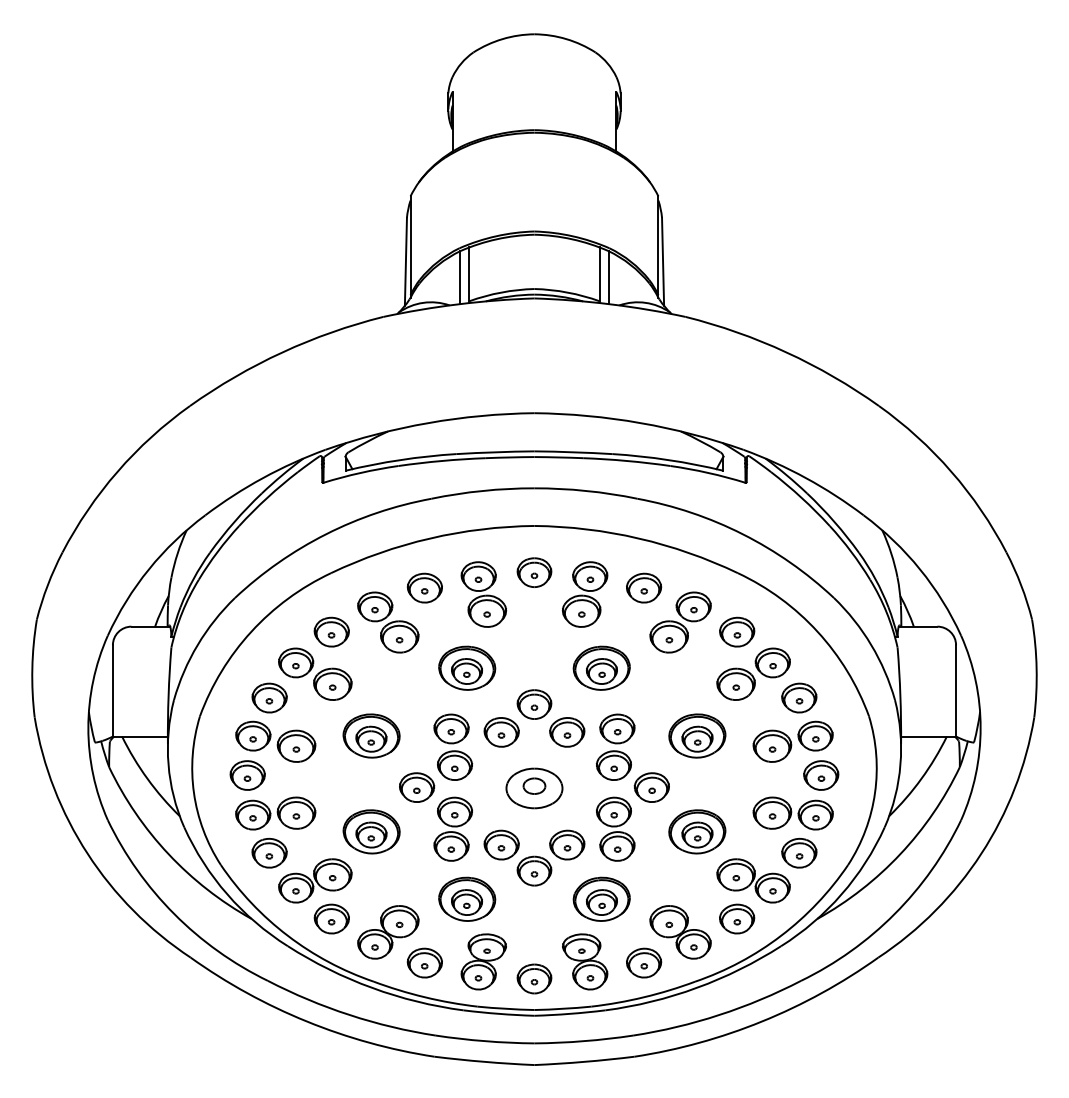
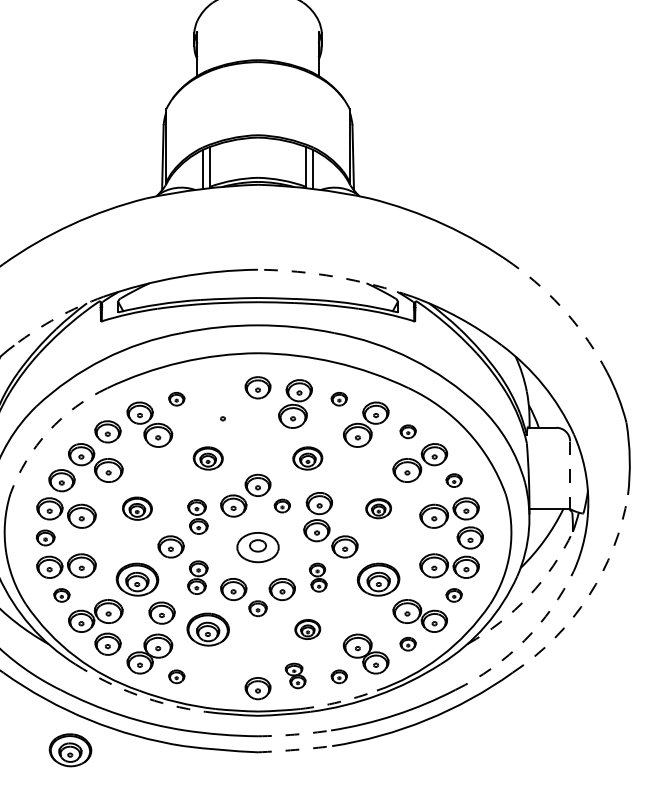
arc: (640, 423) -> (336, 277), solid -> dashed
arc: (951, 471) -> (566, 312), solid -> dashed
arc: (262, 478) -> (56, 318), solid -> dashed
part: (424, 587) -> (176, 398), size x0.6
part: (644, 587) -> (339, 398), size x0.6
part: (483, 594) -> (220, 403), removed
arc: (251, 631) -> (48, 431), solid -> dashed
part: (737, 631) -> (408, 431), size x0.6
part: (467, 667) -> (208, 458), size x0.7
part: (601, 667) -> (307, 458), size x0.7
line: (956, 690) -> (570, 475), solid -> dashed
part: (799, 697) -> (454, 480), size x0.6
part: (567, 732) -> (282, 506), size x0.6
part: (371, 735) -> (137, 508), size x0.7
part: (697, 735) -> (378, 508), size x0.6
part: (453, 746) -> (198, 516), size x0.7
part: (247, 775) -> (45, 537), size x0.7
part: (452, 828) -> (197, 577), size x0.7
part: (615, 828) -> (318, 577), size x0.6
part: (269, 852) -> (61, 594), size x0.6
part: (799, 852) -> (454, 594), size x0.6
arc: (981, 853) -> (588, 595), solid -> dashed
arc: (900, 854) -> (529, 596), solid -> dashed
part: (534, 870) -> (258, 608), size x0.7
part: (404, 876) -> (161, 612), added
part: (601, 898) -> (307, 629), size x0.6
arc: (894, 914) -> (524, 640), solid -> dashed
part: (737, 918) -> (408, 643), size x0.6
part: (483, 961) -> (220, 675), removed
part: (585, 961) -> (295, 675), size x0.6
part: (424, 962) -> (176, 676), size x0.6
part: (644, 962) -> (339, 676), size x0.6
arc: (372, 987) -> (138, 694), solid -> dashed
arc: (644, 997) -> (339, 702), solid -> dashed
arc: (583, 1041) -> (294, 734), solid -> dashed
part: (281, 1061) -> (70, 749), added
arc: (584, 1061) -> (295, 749), solid -> dashed

